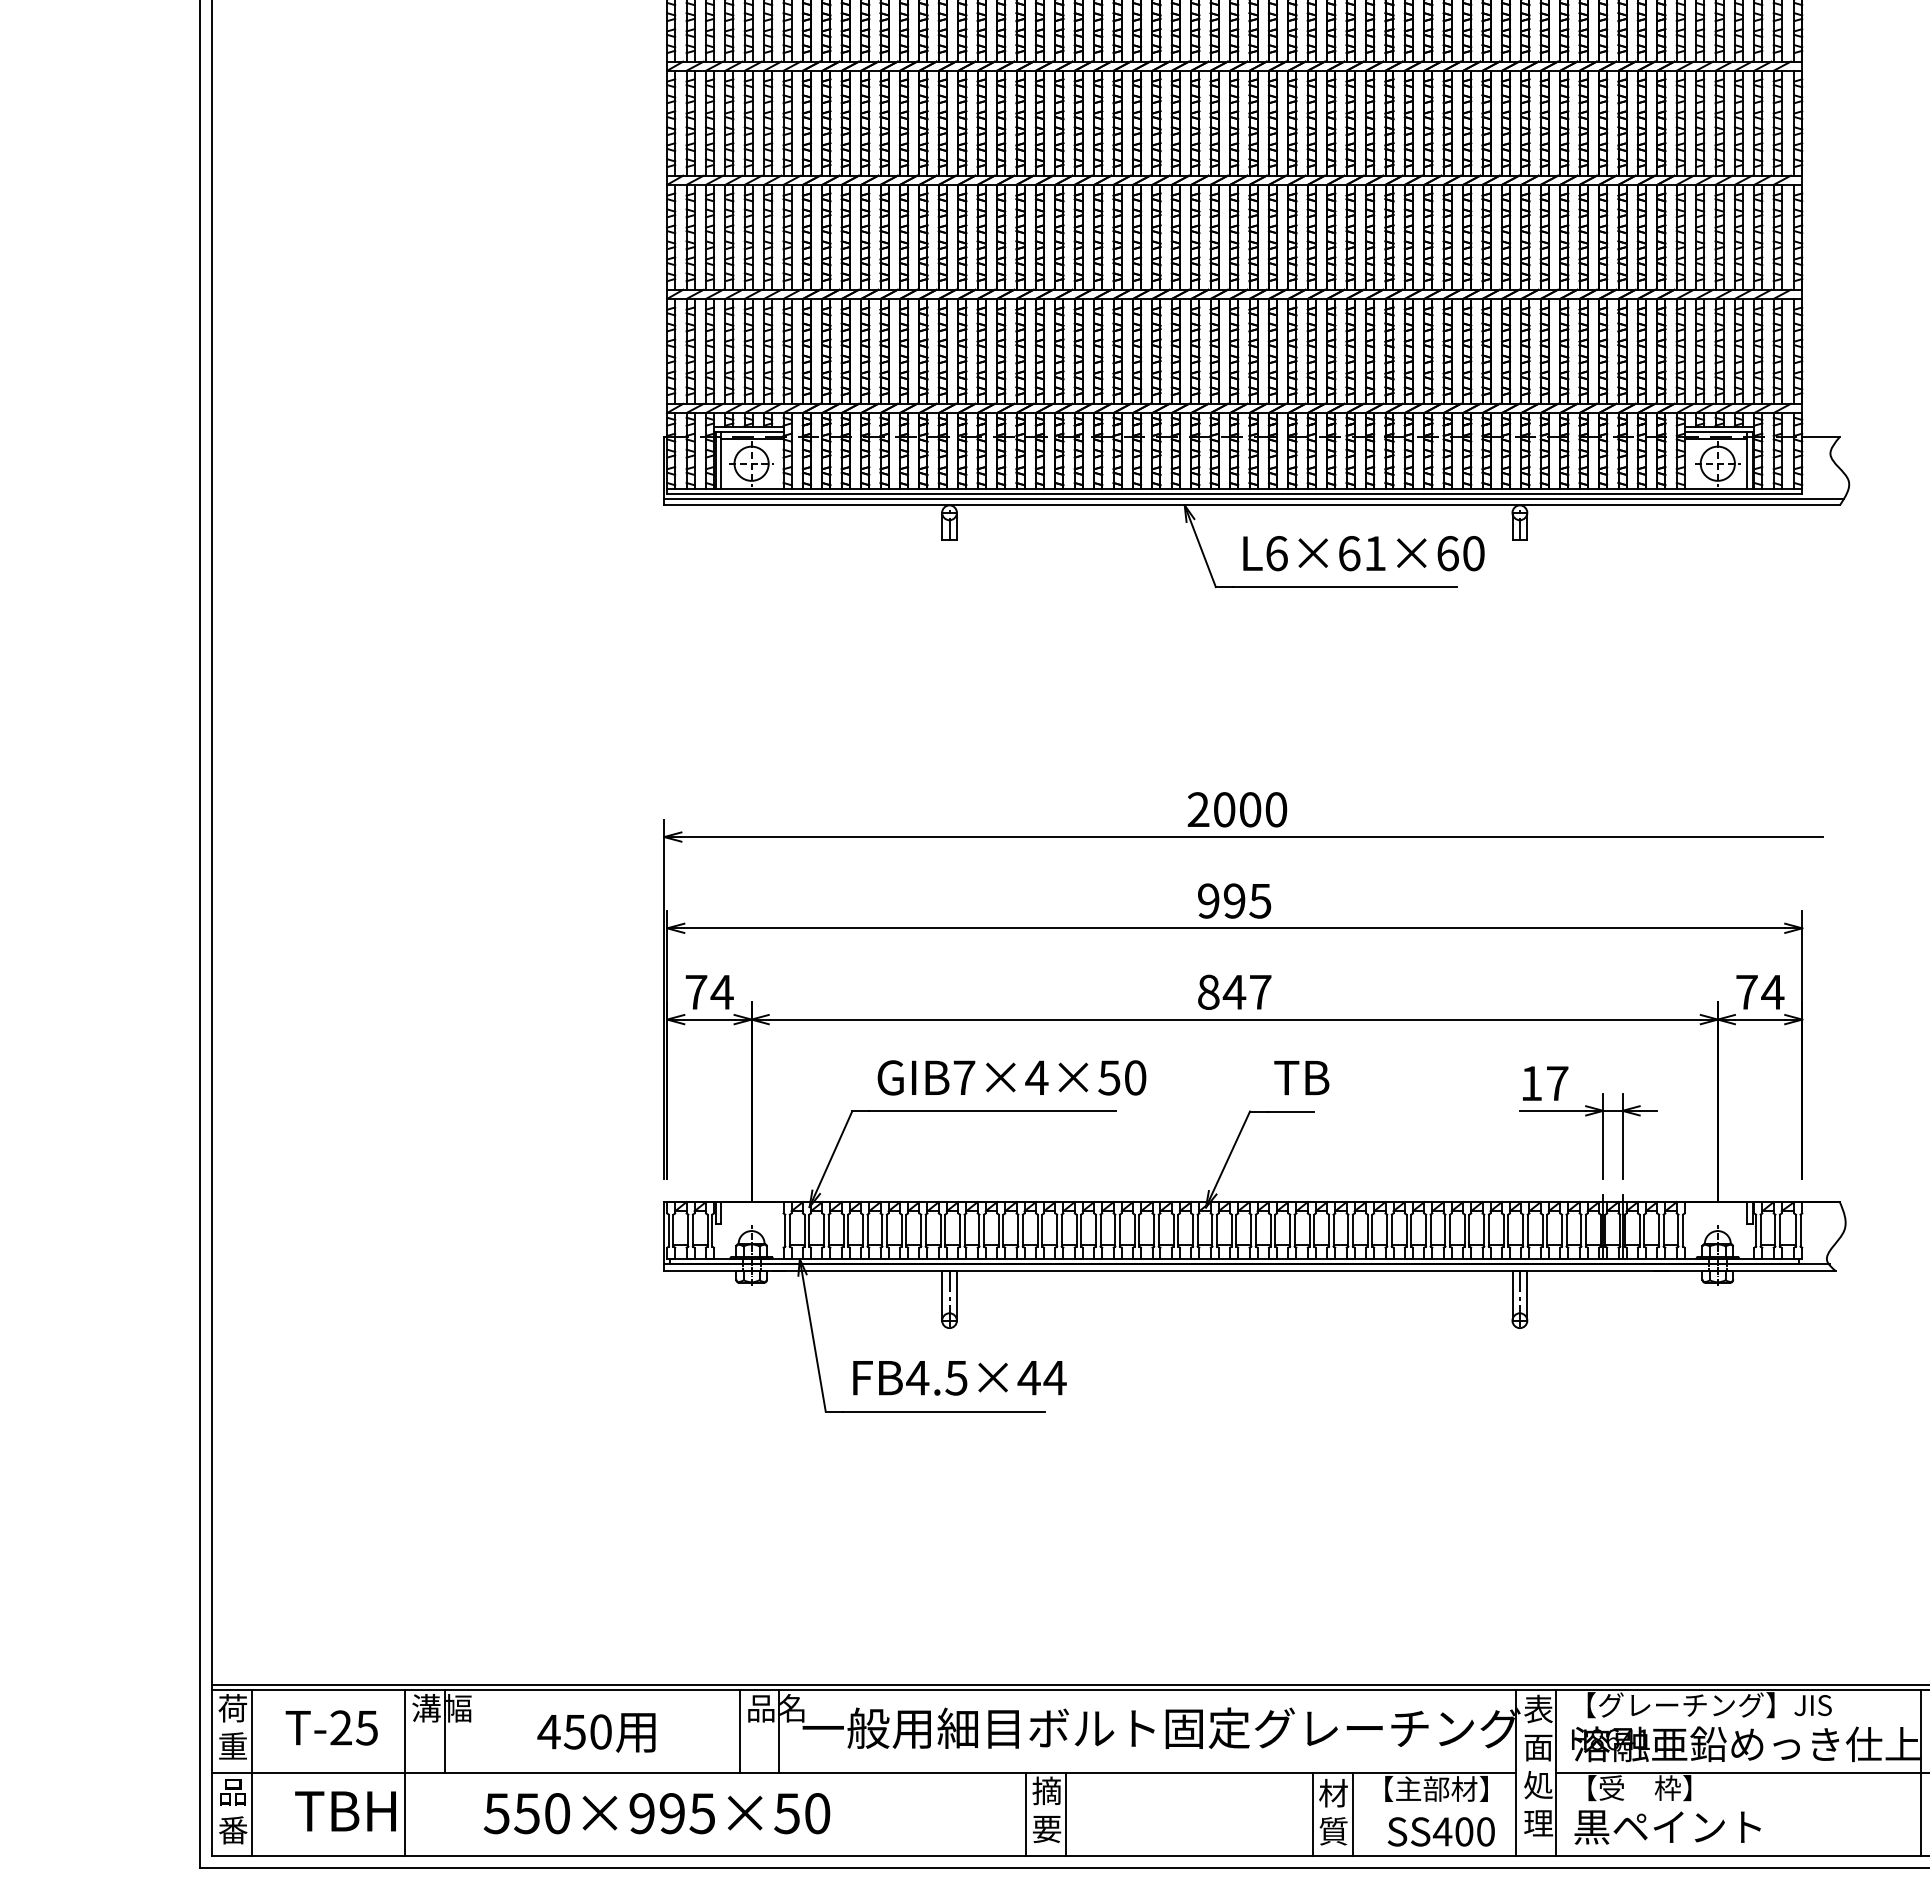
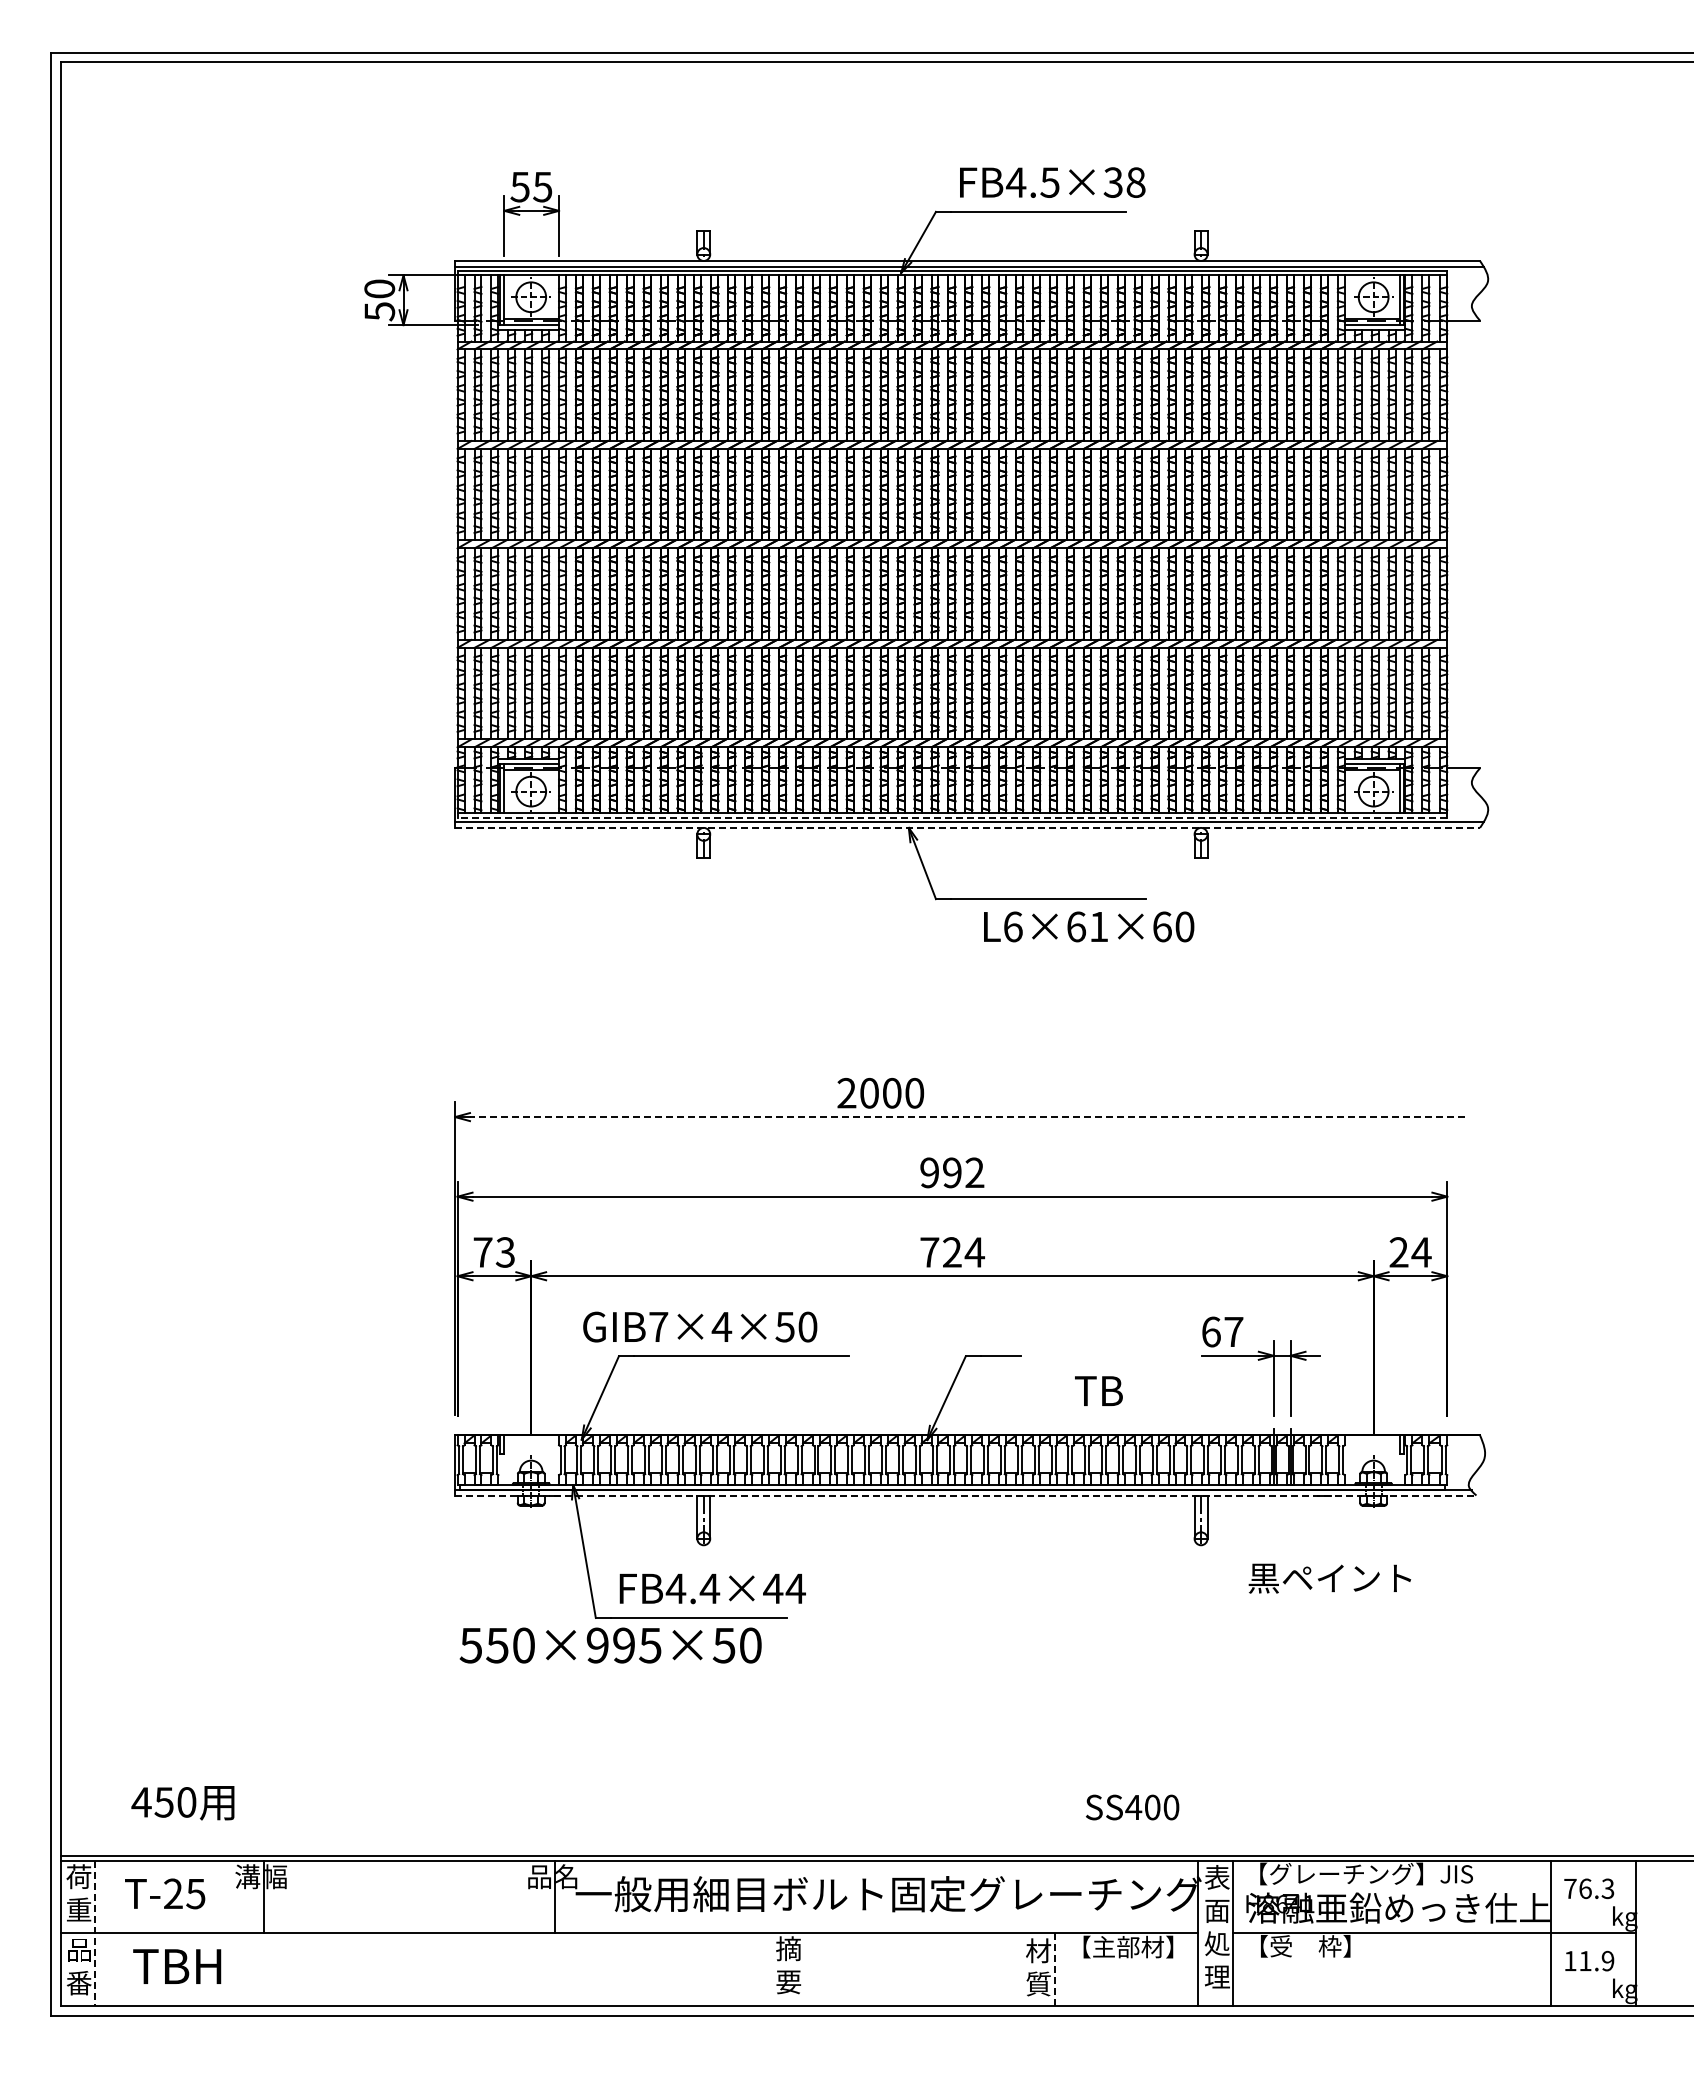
line: (1234, 493) -> (952, 817), solid -> dashed
line: (1253, 504) -> (968, 827), solid -> dashed
text: (1364, 553) -> (1089, 926), moved
text: (1237, 810) -> (880, 1093), moved
line: (1252, 837) -> (967, 1117), solid -> dashed
text: (1260, 900) -> (974, 1172), 995 -> 992
text: (722, 992) -> (505, 1252), 74 -> 73
text: (1234, 992) -> (952, 1252), 847 -> 724
text: (1746, 992) -> (1398, 1252), 74 -> 24
text: (1012, 1077) -> (700, 1326), moved
text: (1301, 1077) -> (1098, 1390), moved
text: (1531, 1082) -> (1211, 1331), 17 -> 67
line: (1249, 1271) -> (965, 1495), solid -> dashed
text: (956, 1377) -> (709, 1588), FB4.5×44 -> FB4.4×44
line: (739, 1732) -> (520, 1897), removed
text: (595, 1733) -> (182, 1803), moved
line: (251, 1773) -> (95, 1933), solid -> dashed
line: (404, 1773) -> (228, 1933), removed
text: (656, 1813) -> (610, 1645), moved
line: (1026, 1814) -> (770, 1969), removed
line: (1066, 1814) -> (805, 1969), removed
line: (1312, 1814) -> (1020, 1969), removed
line: (1352, 1815) -> (1055, 1970), solid -> dashed
text: (1667, 1827) -> (1329, 1578), moved
text: (1441, 1831) -> (1132, 1807), moved

